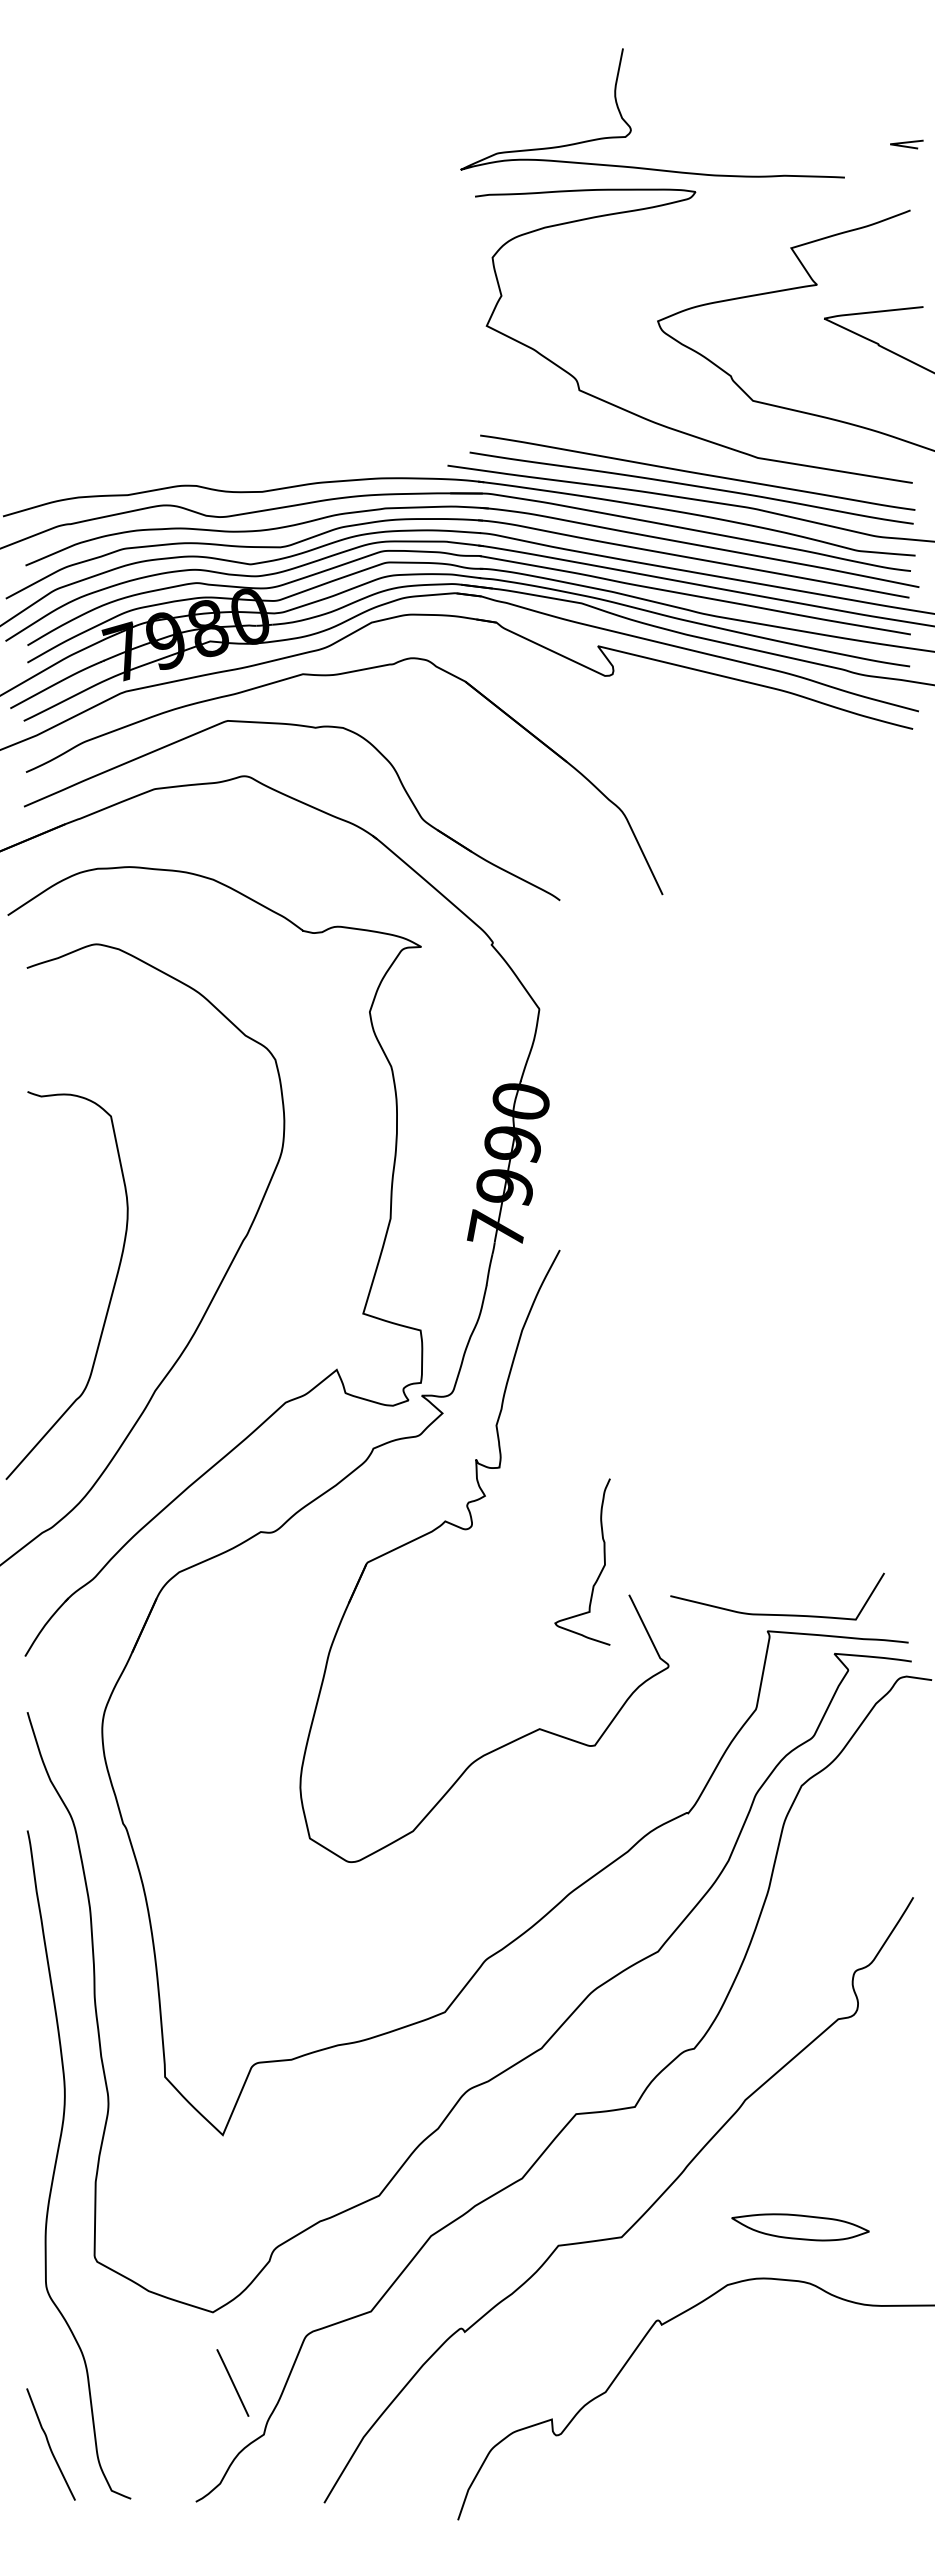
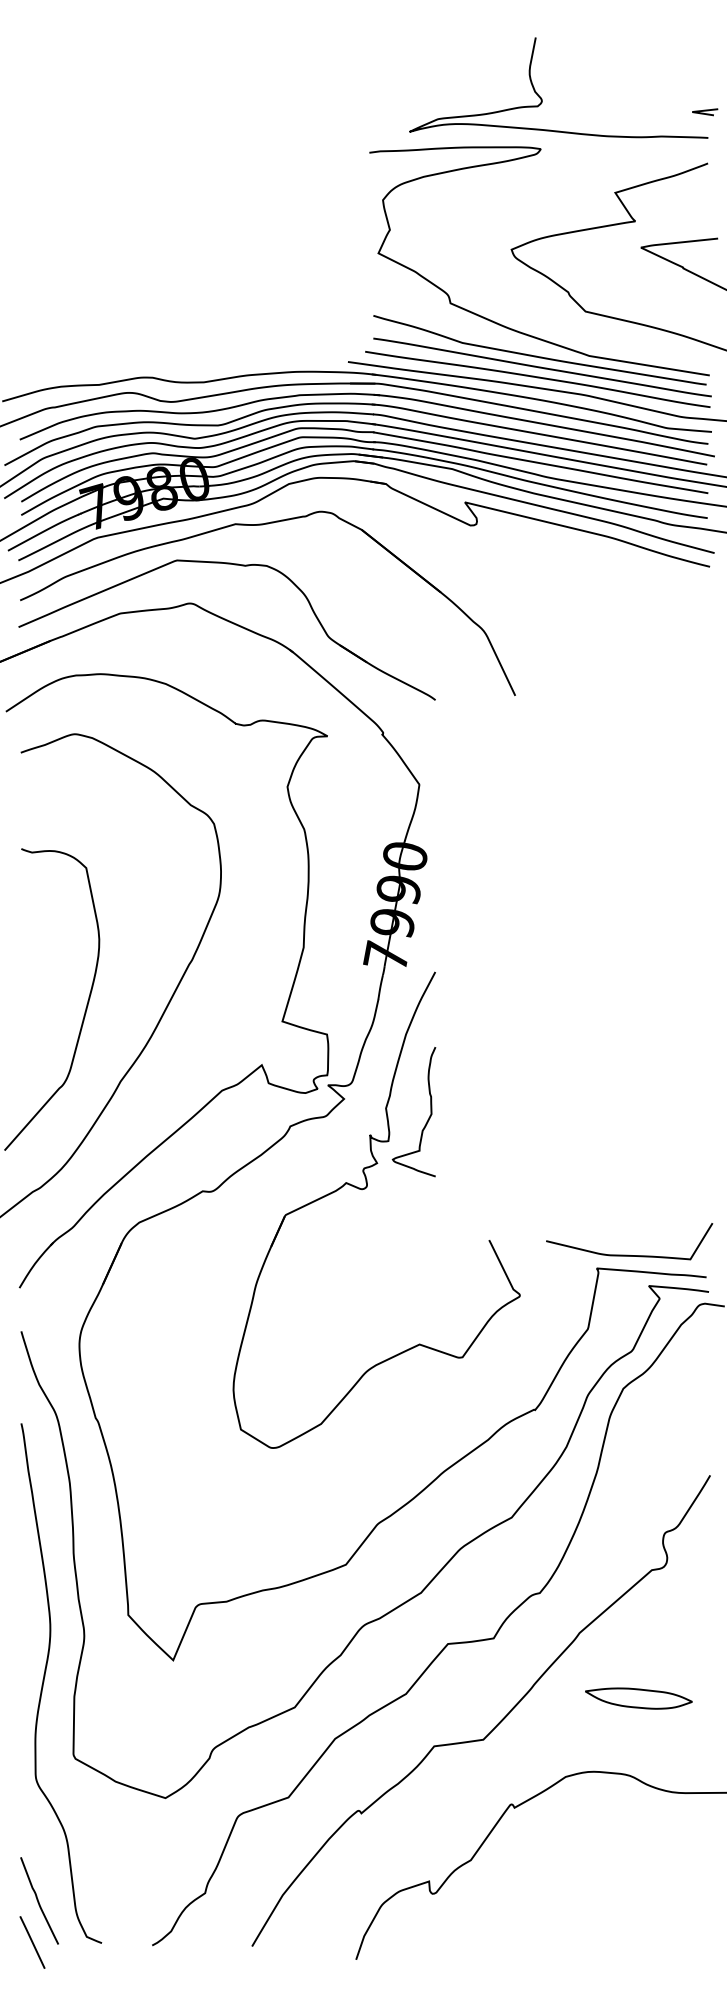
curve: (631, 127) -> (542, 98), moved
curve: (694, 458) -> (540, 356), added
curve: (600, 1571) -> (428, 1119), moved
curve: (777, 1614) -> (629, 1255), moved
part: (800, 2227) -> (638, 1698), moved
line: (232, 2382) -> (32, 1942), moved

